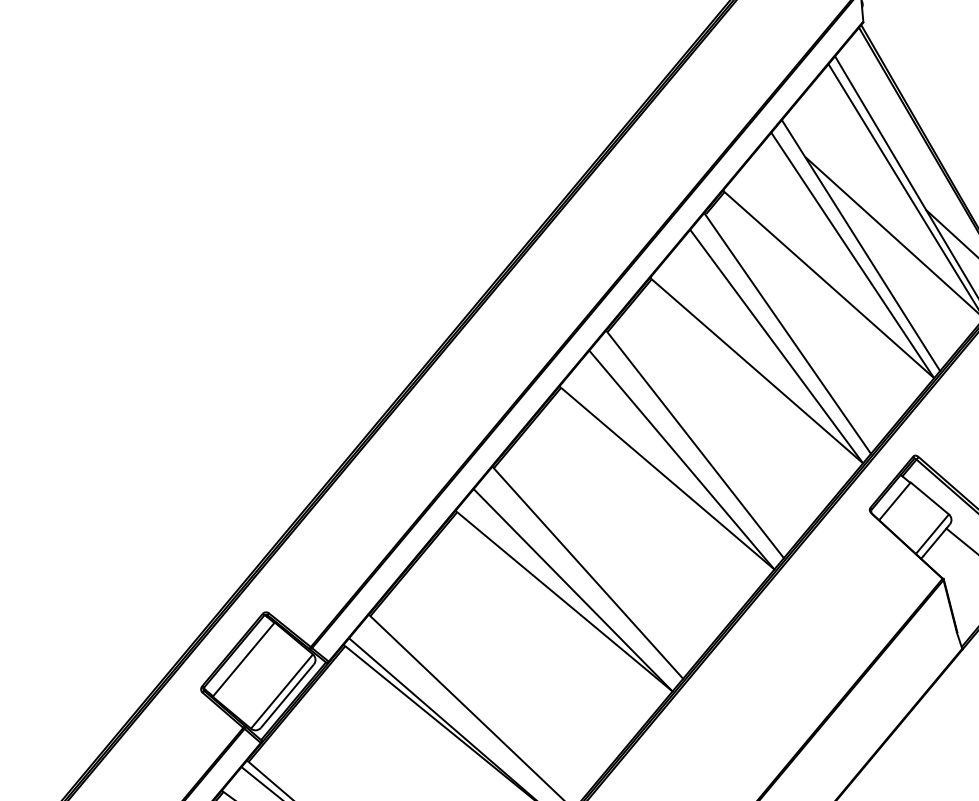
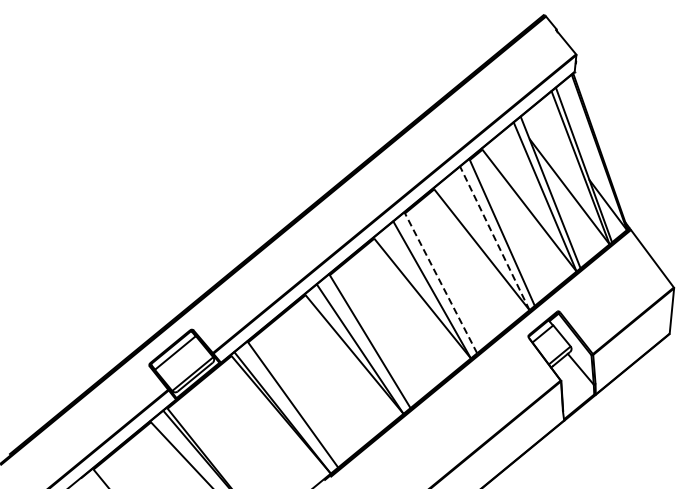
line: (776, 346) -> (494, 238), solid -> dashed
line: (694, 443) -> (440, 282), solid -> dashed

